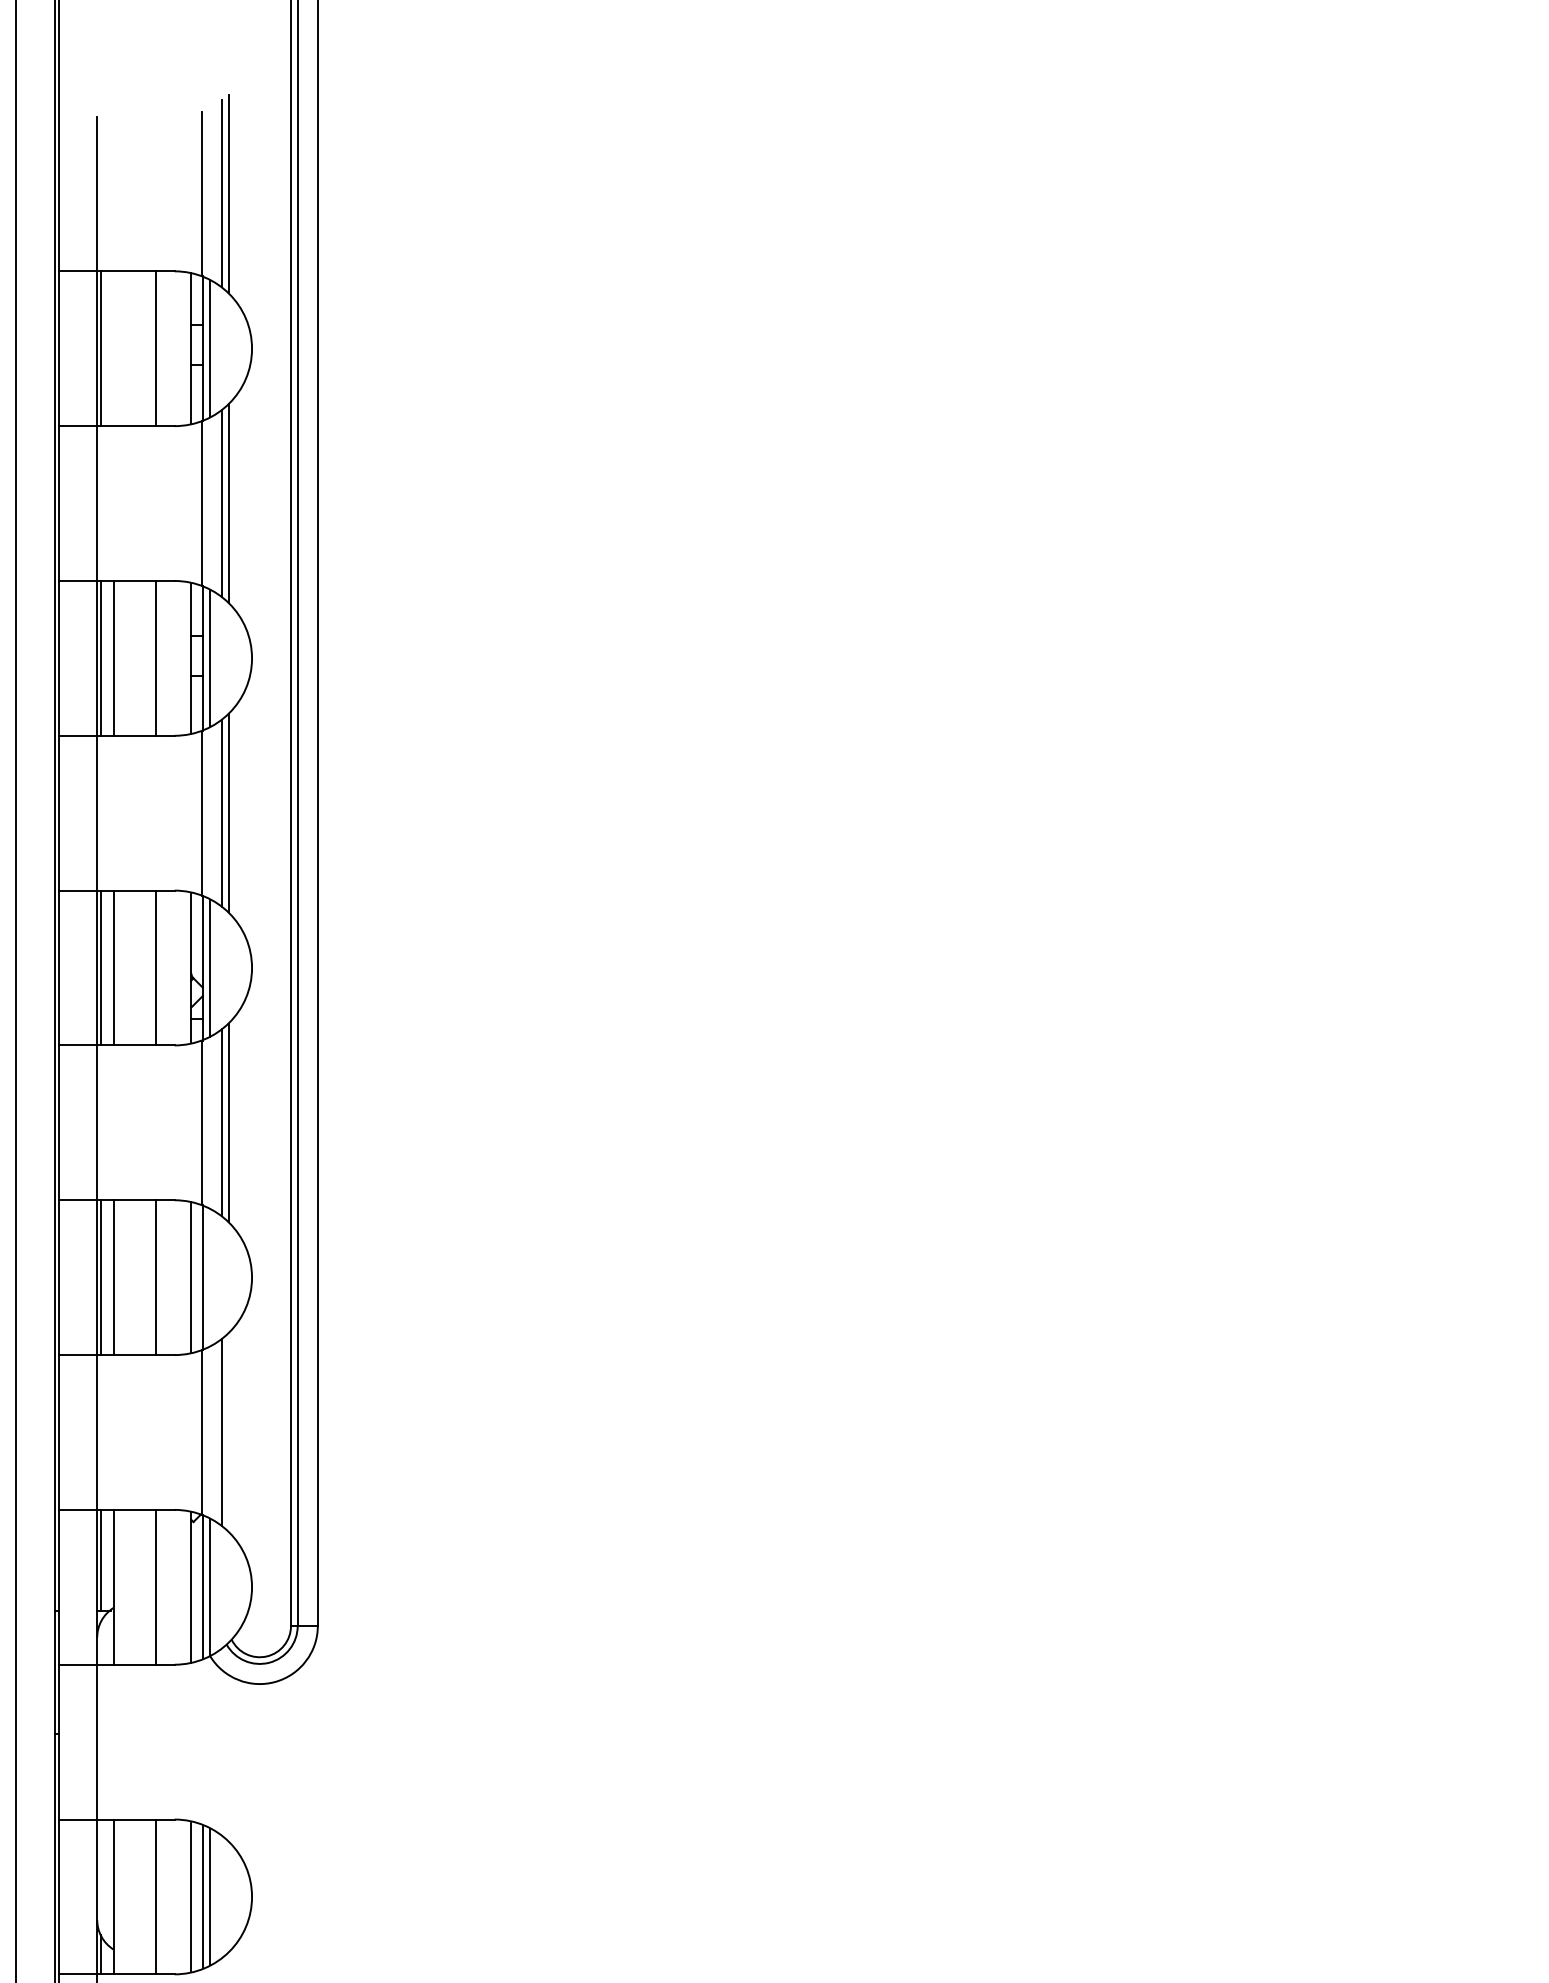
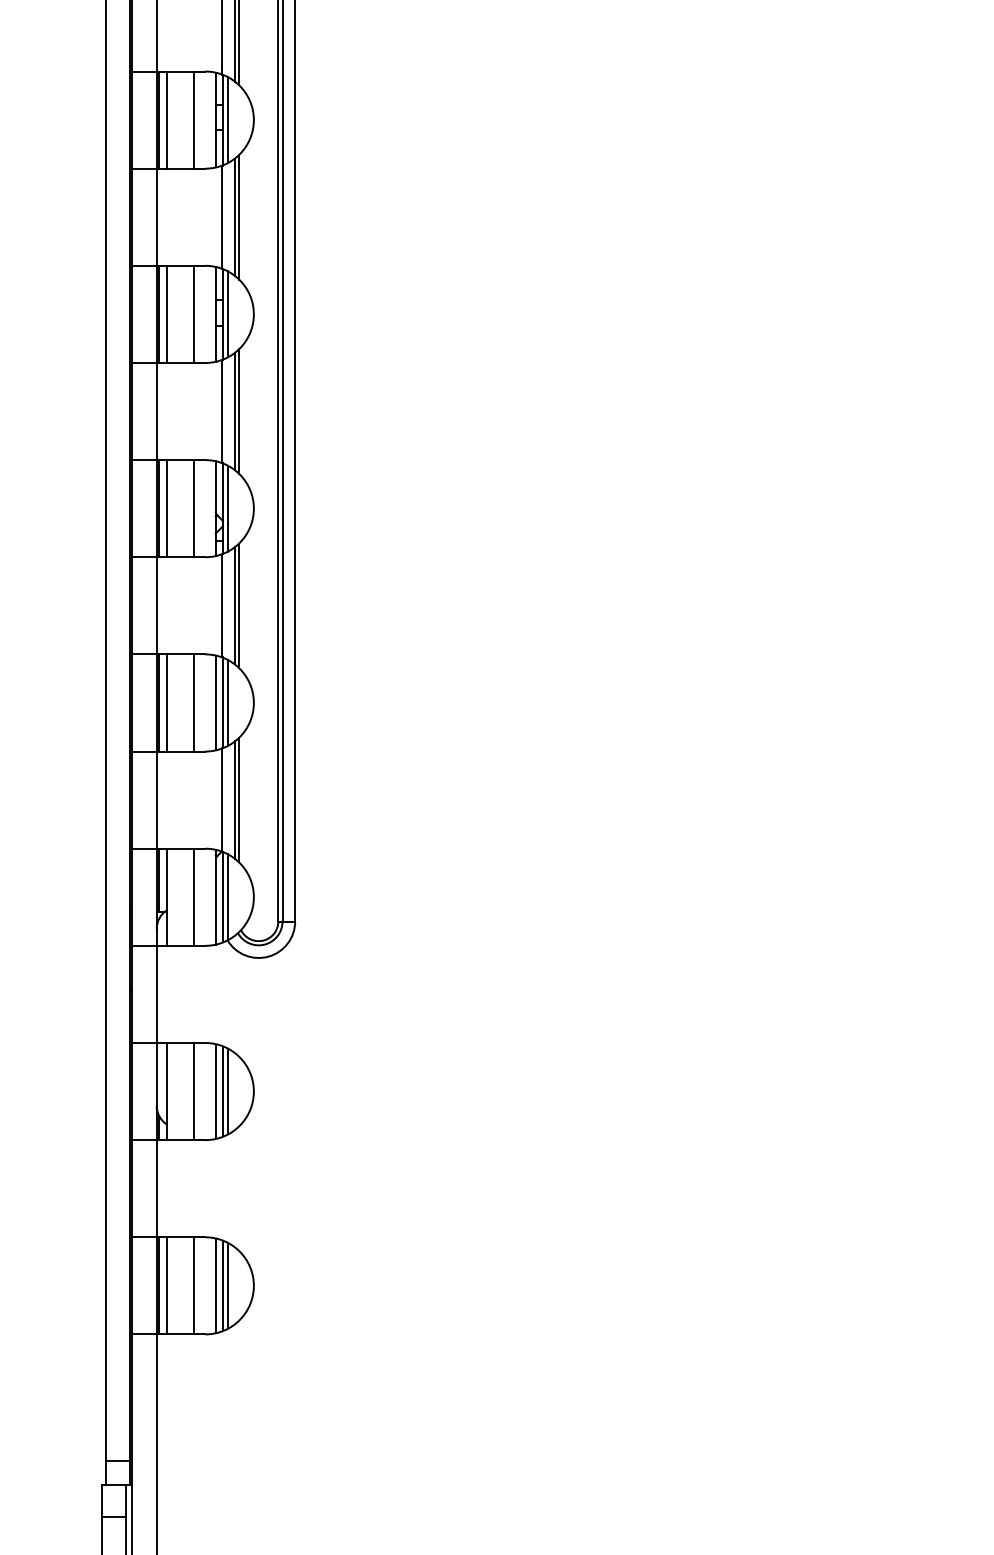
line: (114, 347) -> (167, 119), added
line: (209, 1276) -> (227, 702), added
line: (229, 1431) -> (239, 799), added

